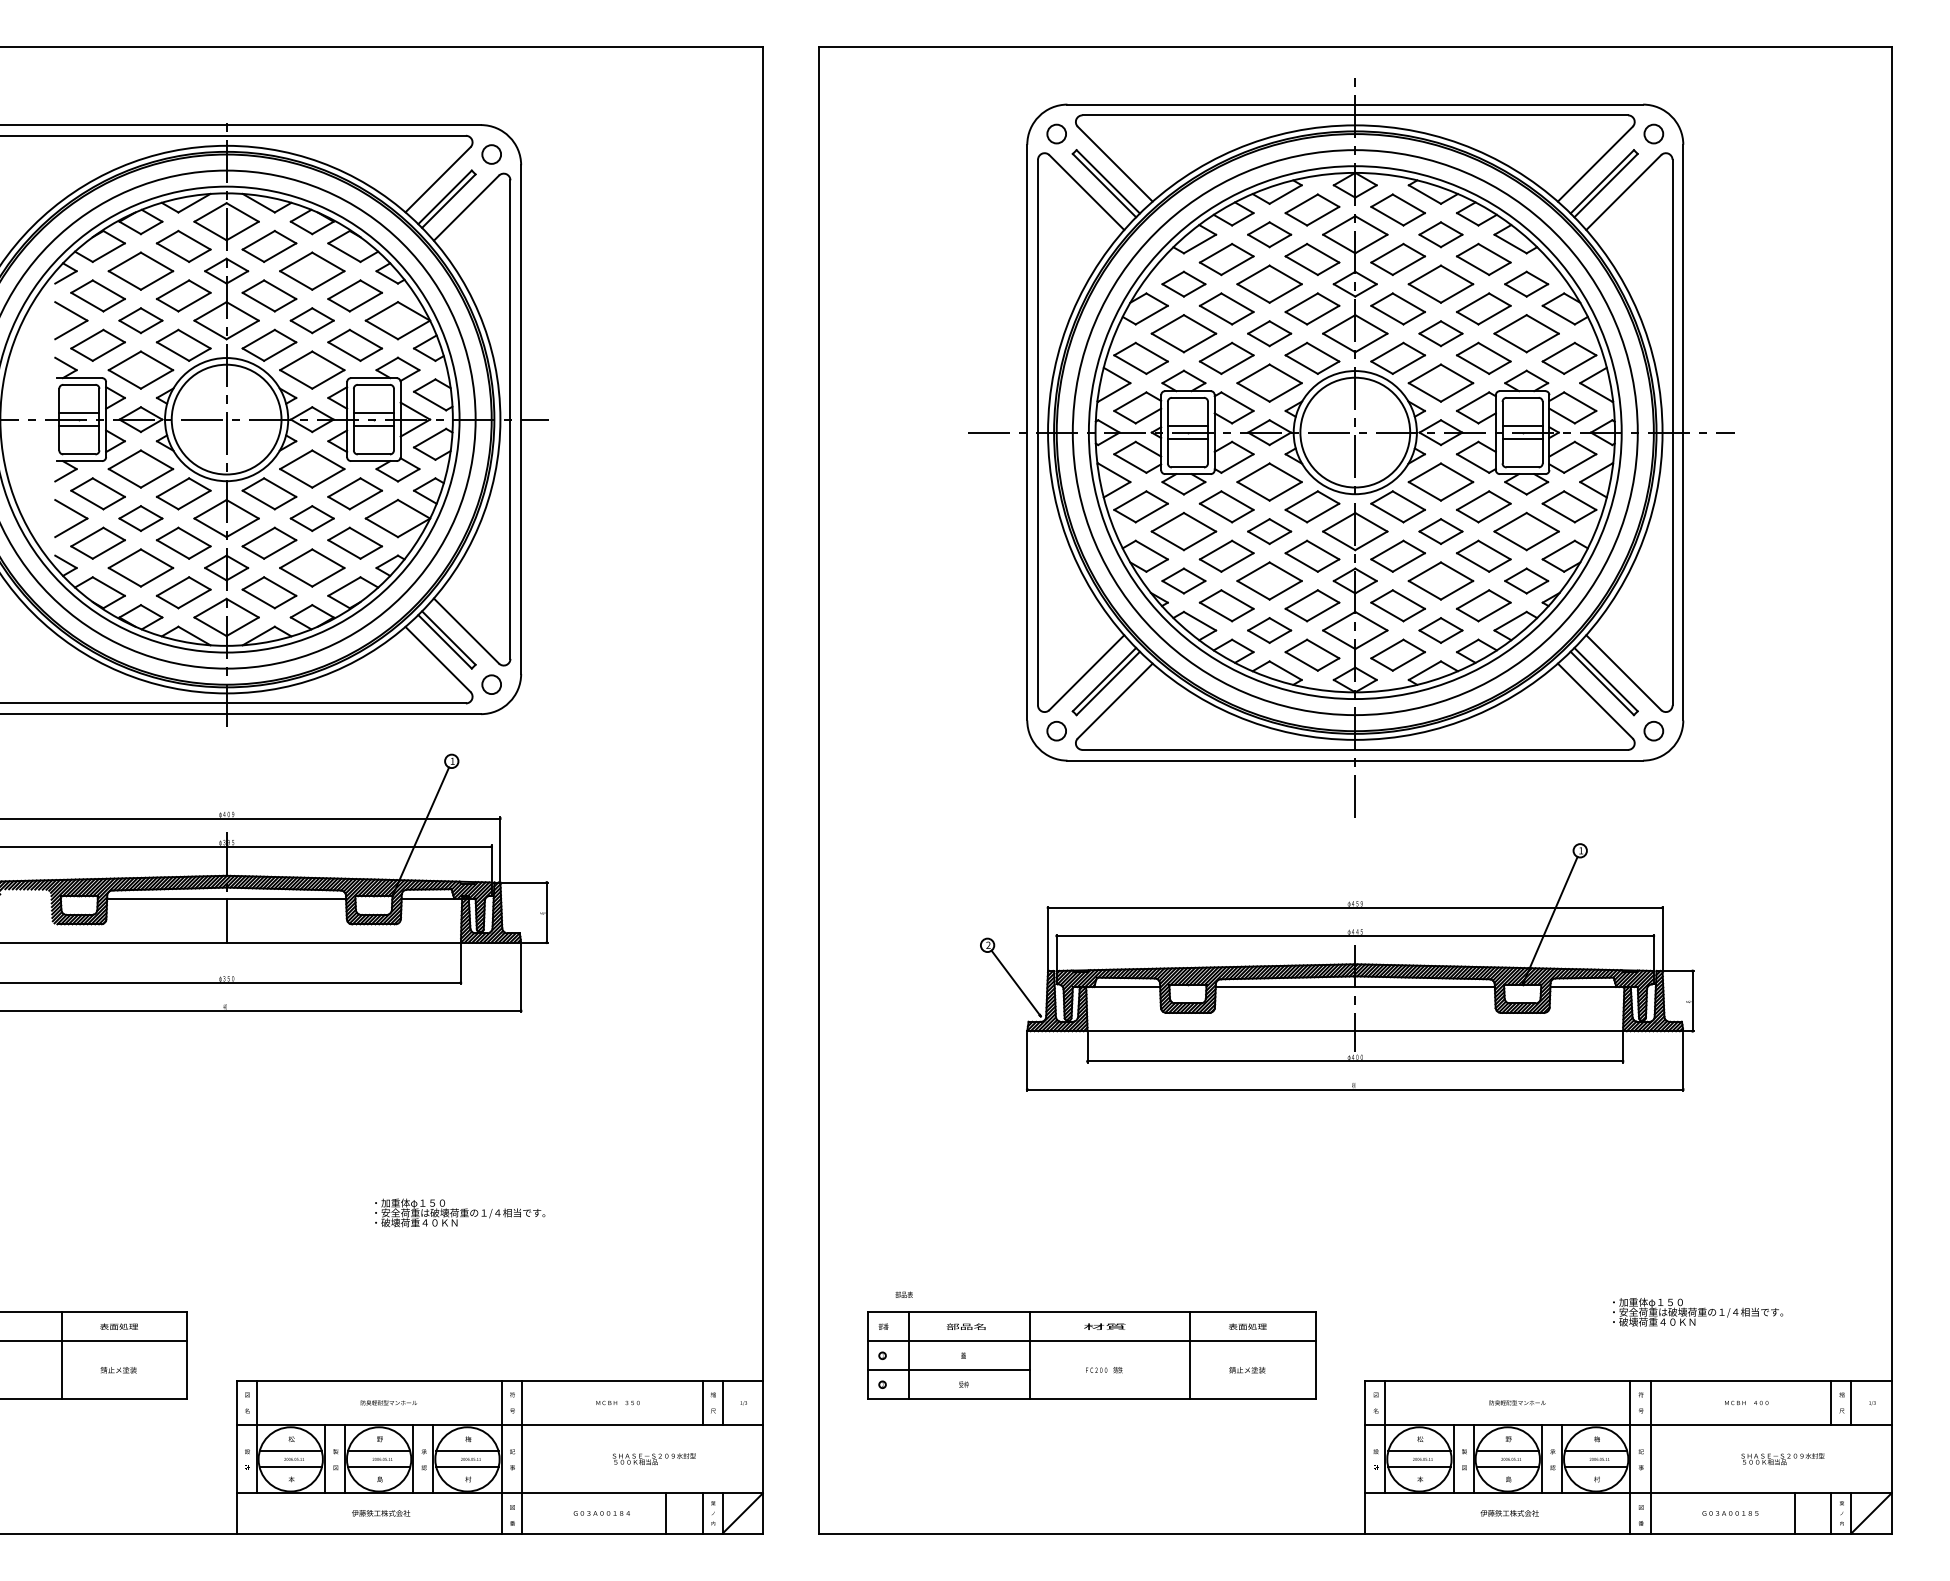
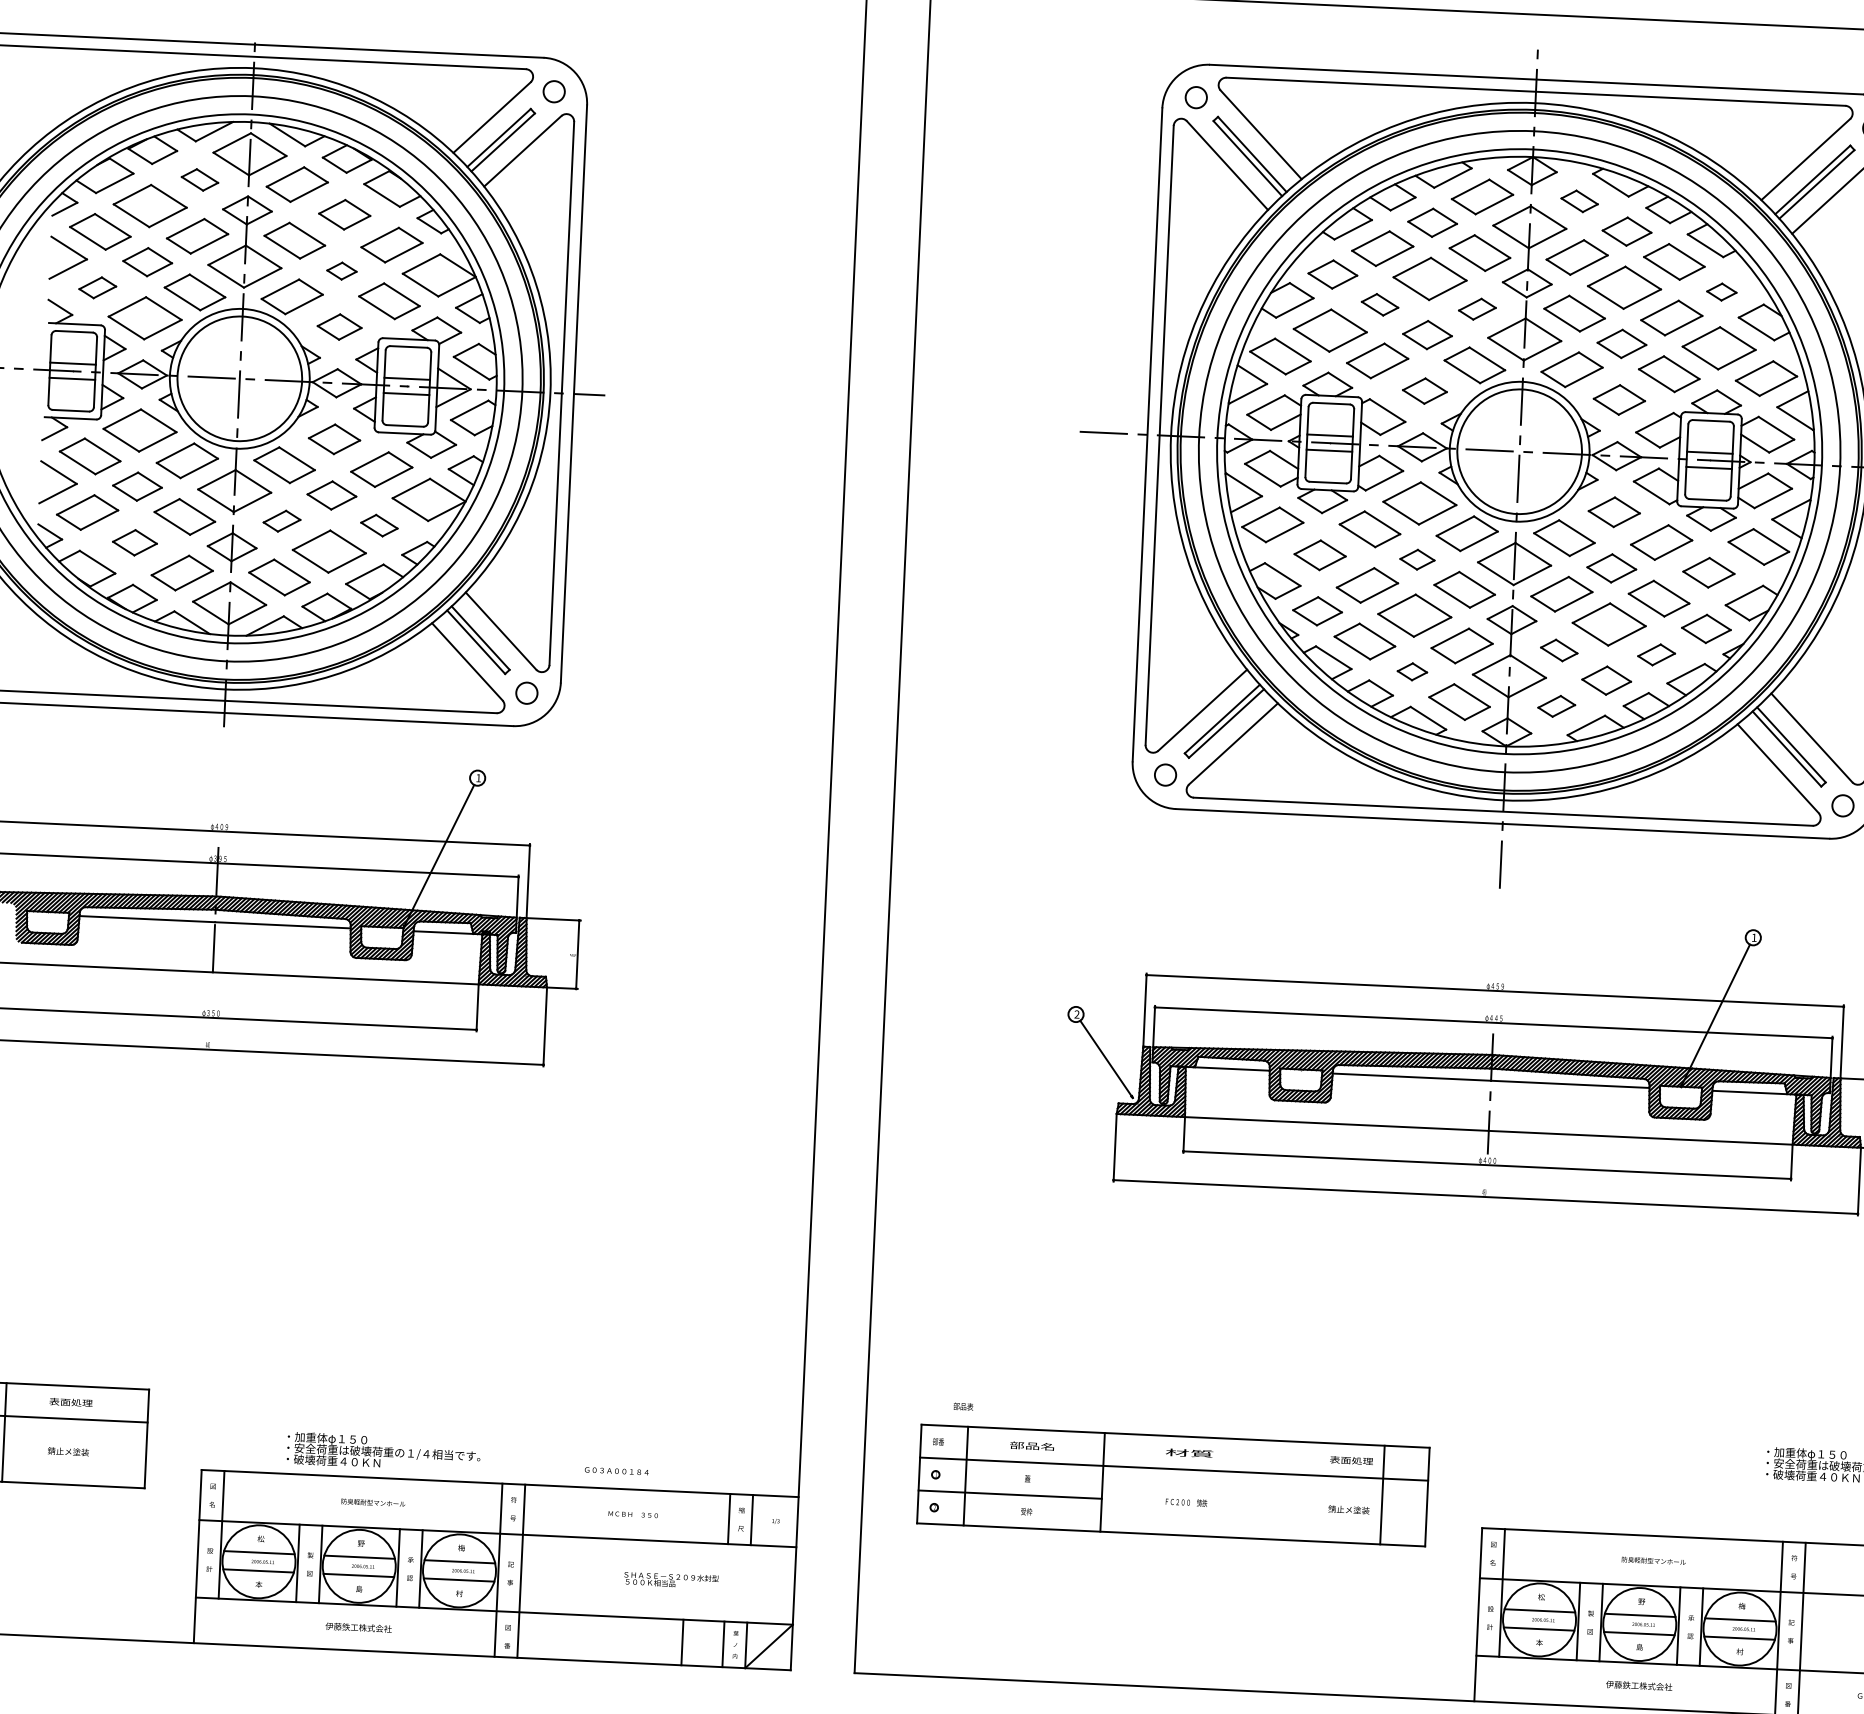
part: (1397, 209) -> (1579, 200), size x0.6
part: (183, 245) -> (199, 179), size x0.6
part: (312, 270) -> (344, 214), size x0.7
part: (1526, 283) -> (1721, 291), size x0.6
part: (1226, 308) -> (1379, 304), size x0.6
part: (1312, 308) -> (1477, 308), size x0.6
part: (311, 320) -> (341, 270), size x0.6
part: (97, 344) -> (97, 286), size x0.6
part: (312, 369) -> (339, 326), size x0.6
part: (1269, 382) -> (1424, 390), size x0.6
part: (1440, 382) -> (1618, 399), size x0.7
part: (312, 468) -> (334, 438), size x0.7
part: (1440, 481) -> (1613, 511), size x0.7
part: (1183, 531) -> (1319, 555), size x0.7
part: (1269, 531) -> (1417, 559), size x0.7
part: (1526, 531) -> (1708, 572), size x0.7
part: (269, 542) -> (282, 520), size x0.6
part: (355, 542) -> (379, 524), size x0.6
part: (140, 567) -> (134, 542), size x0.6
part: (1397, 605) -> (1558, 650), size x0.6
part: (1483, 605) -> (1656, 654), size x0.6
part: (1269, 630) -> (1412, 671), size x0.6
part: (1397, 654) -> (1556, 705), size x0.6
text: (460, 1212) -> (384, 1451), moved
line: (1190, 1355) -> (1382, 1494), moved
text: (601, 1513) -> (616, 1471), moved

